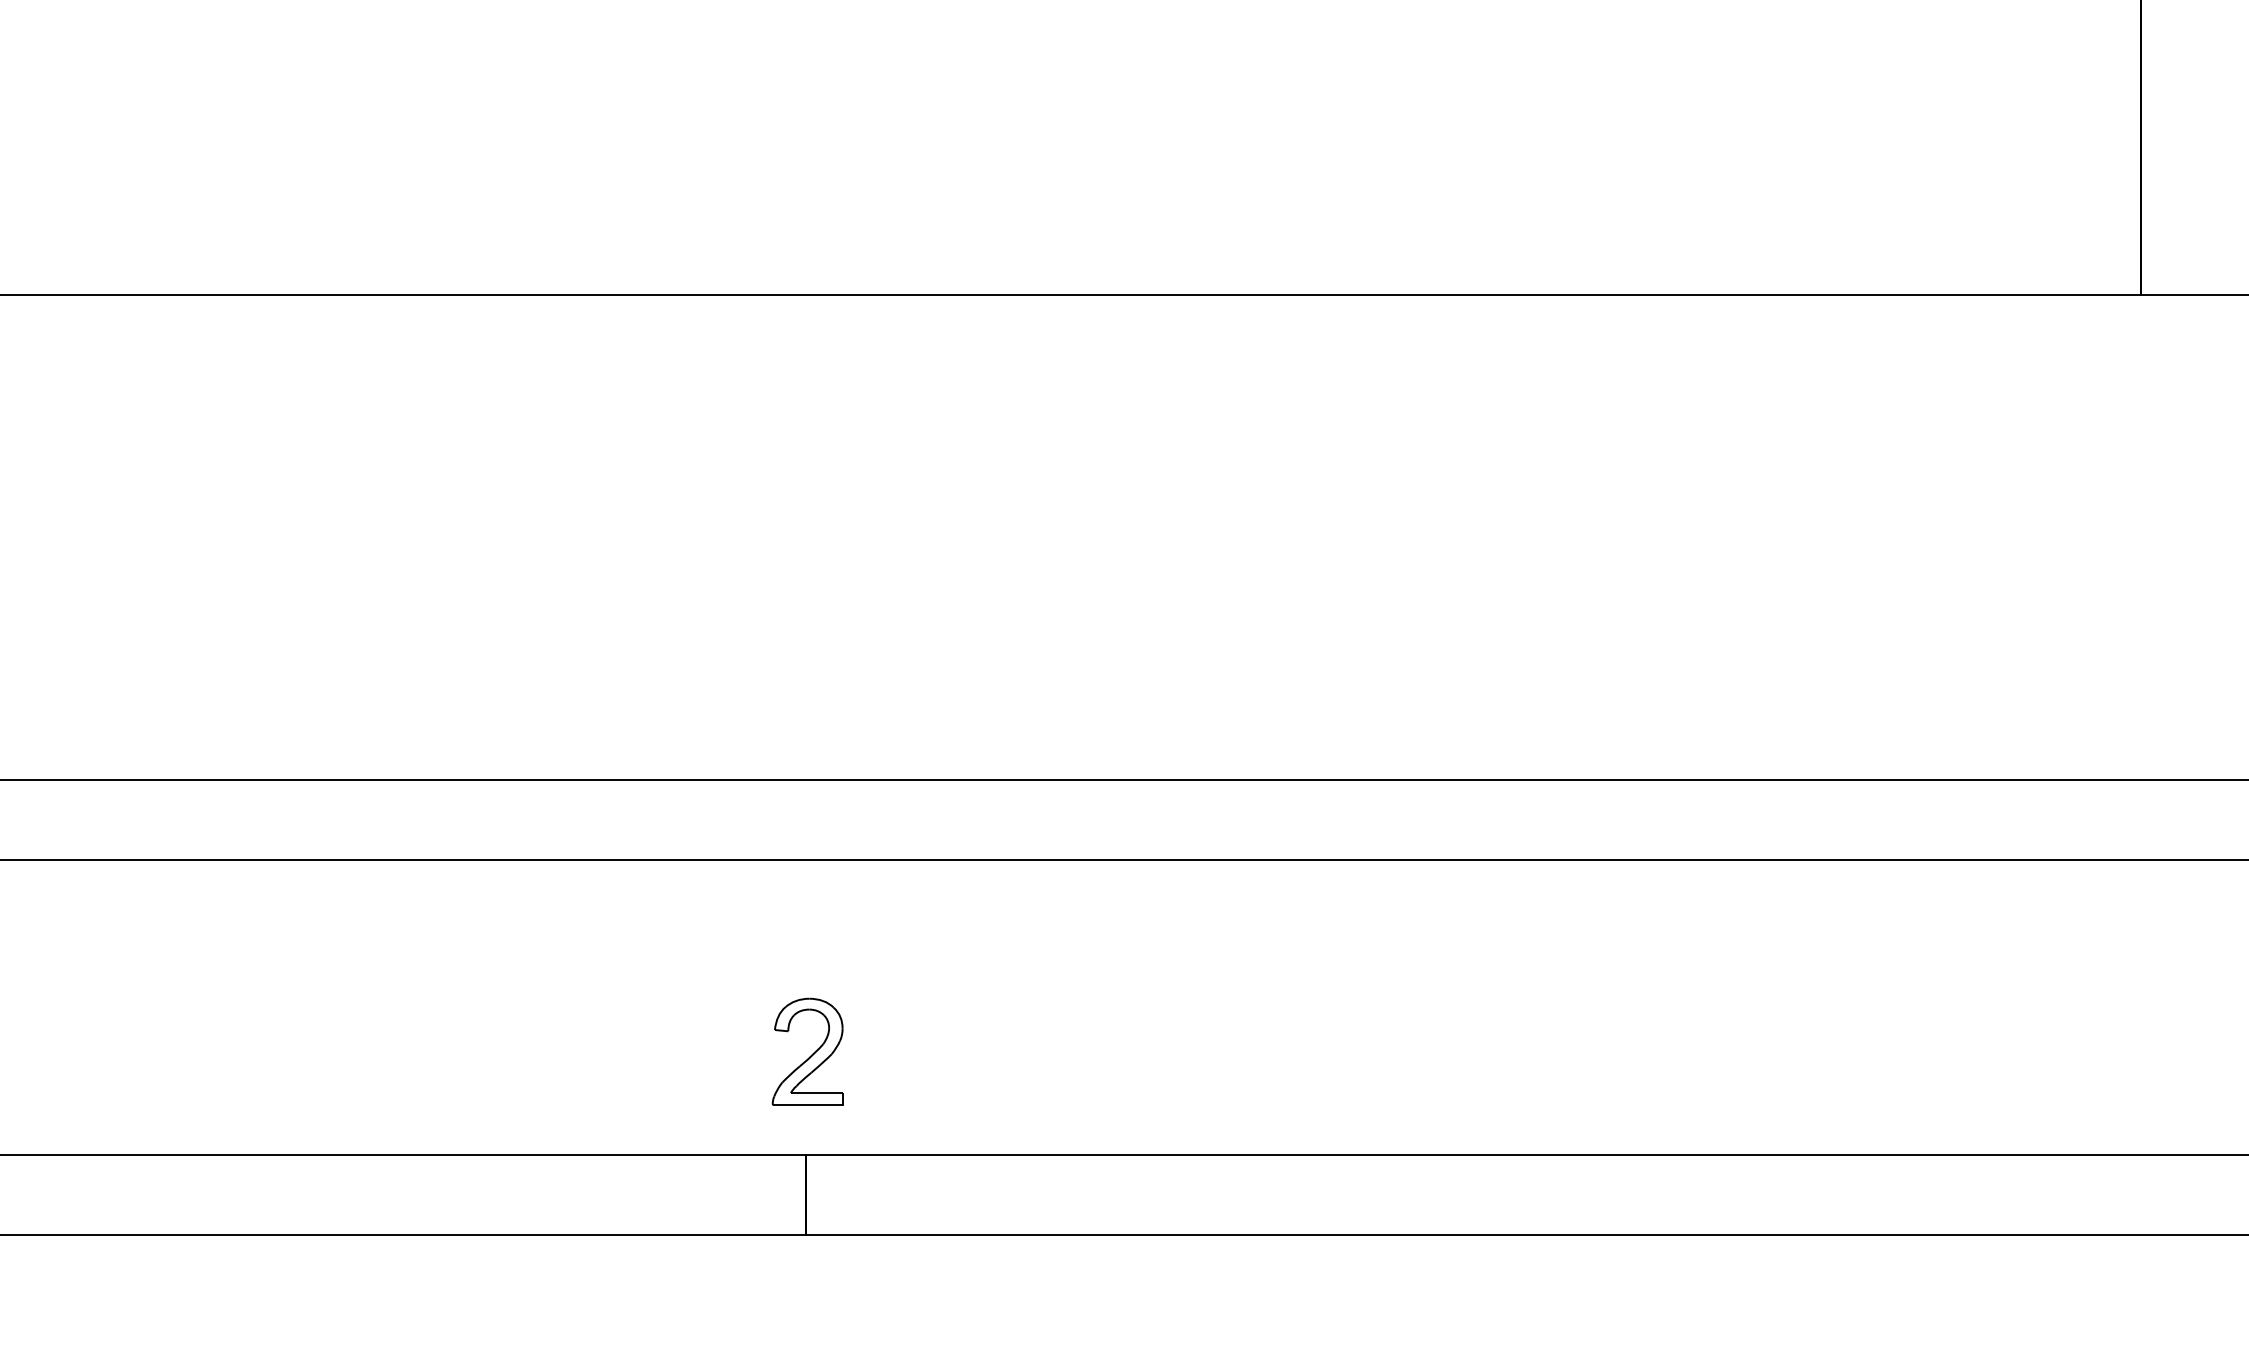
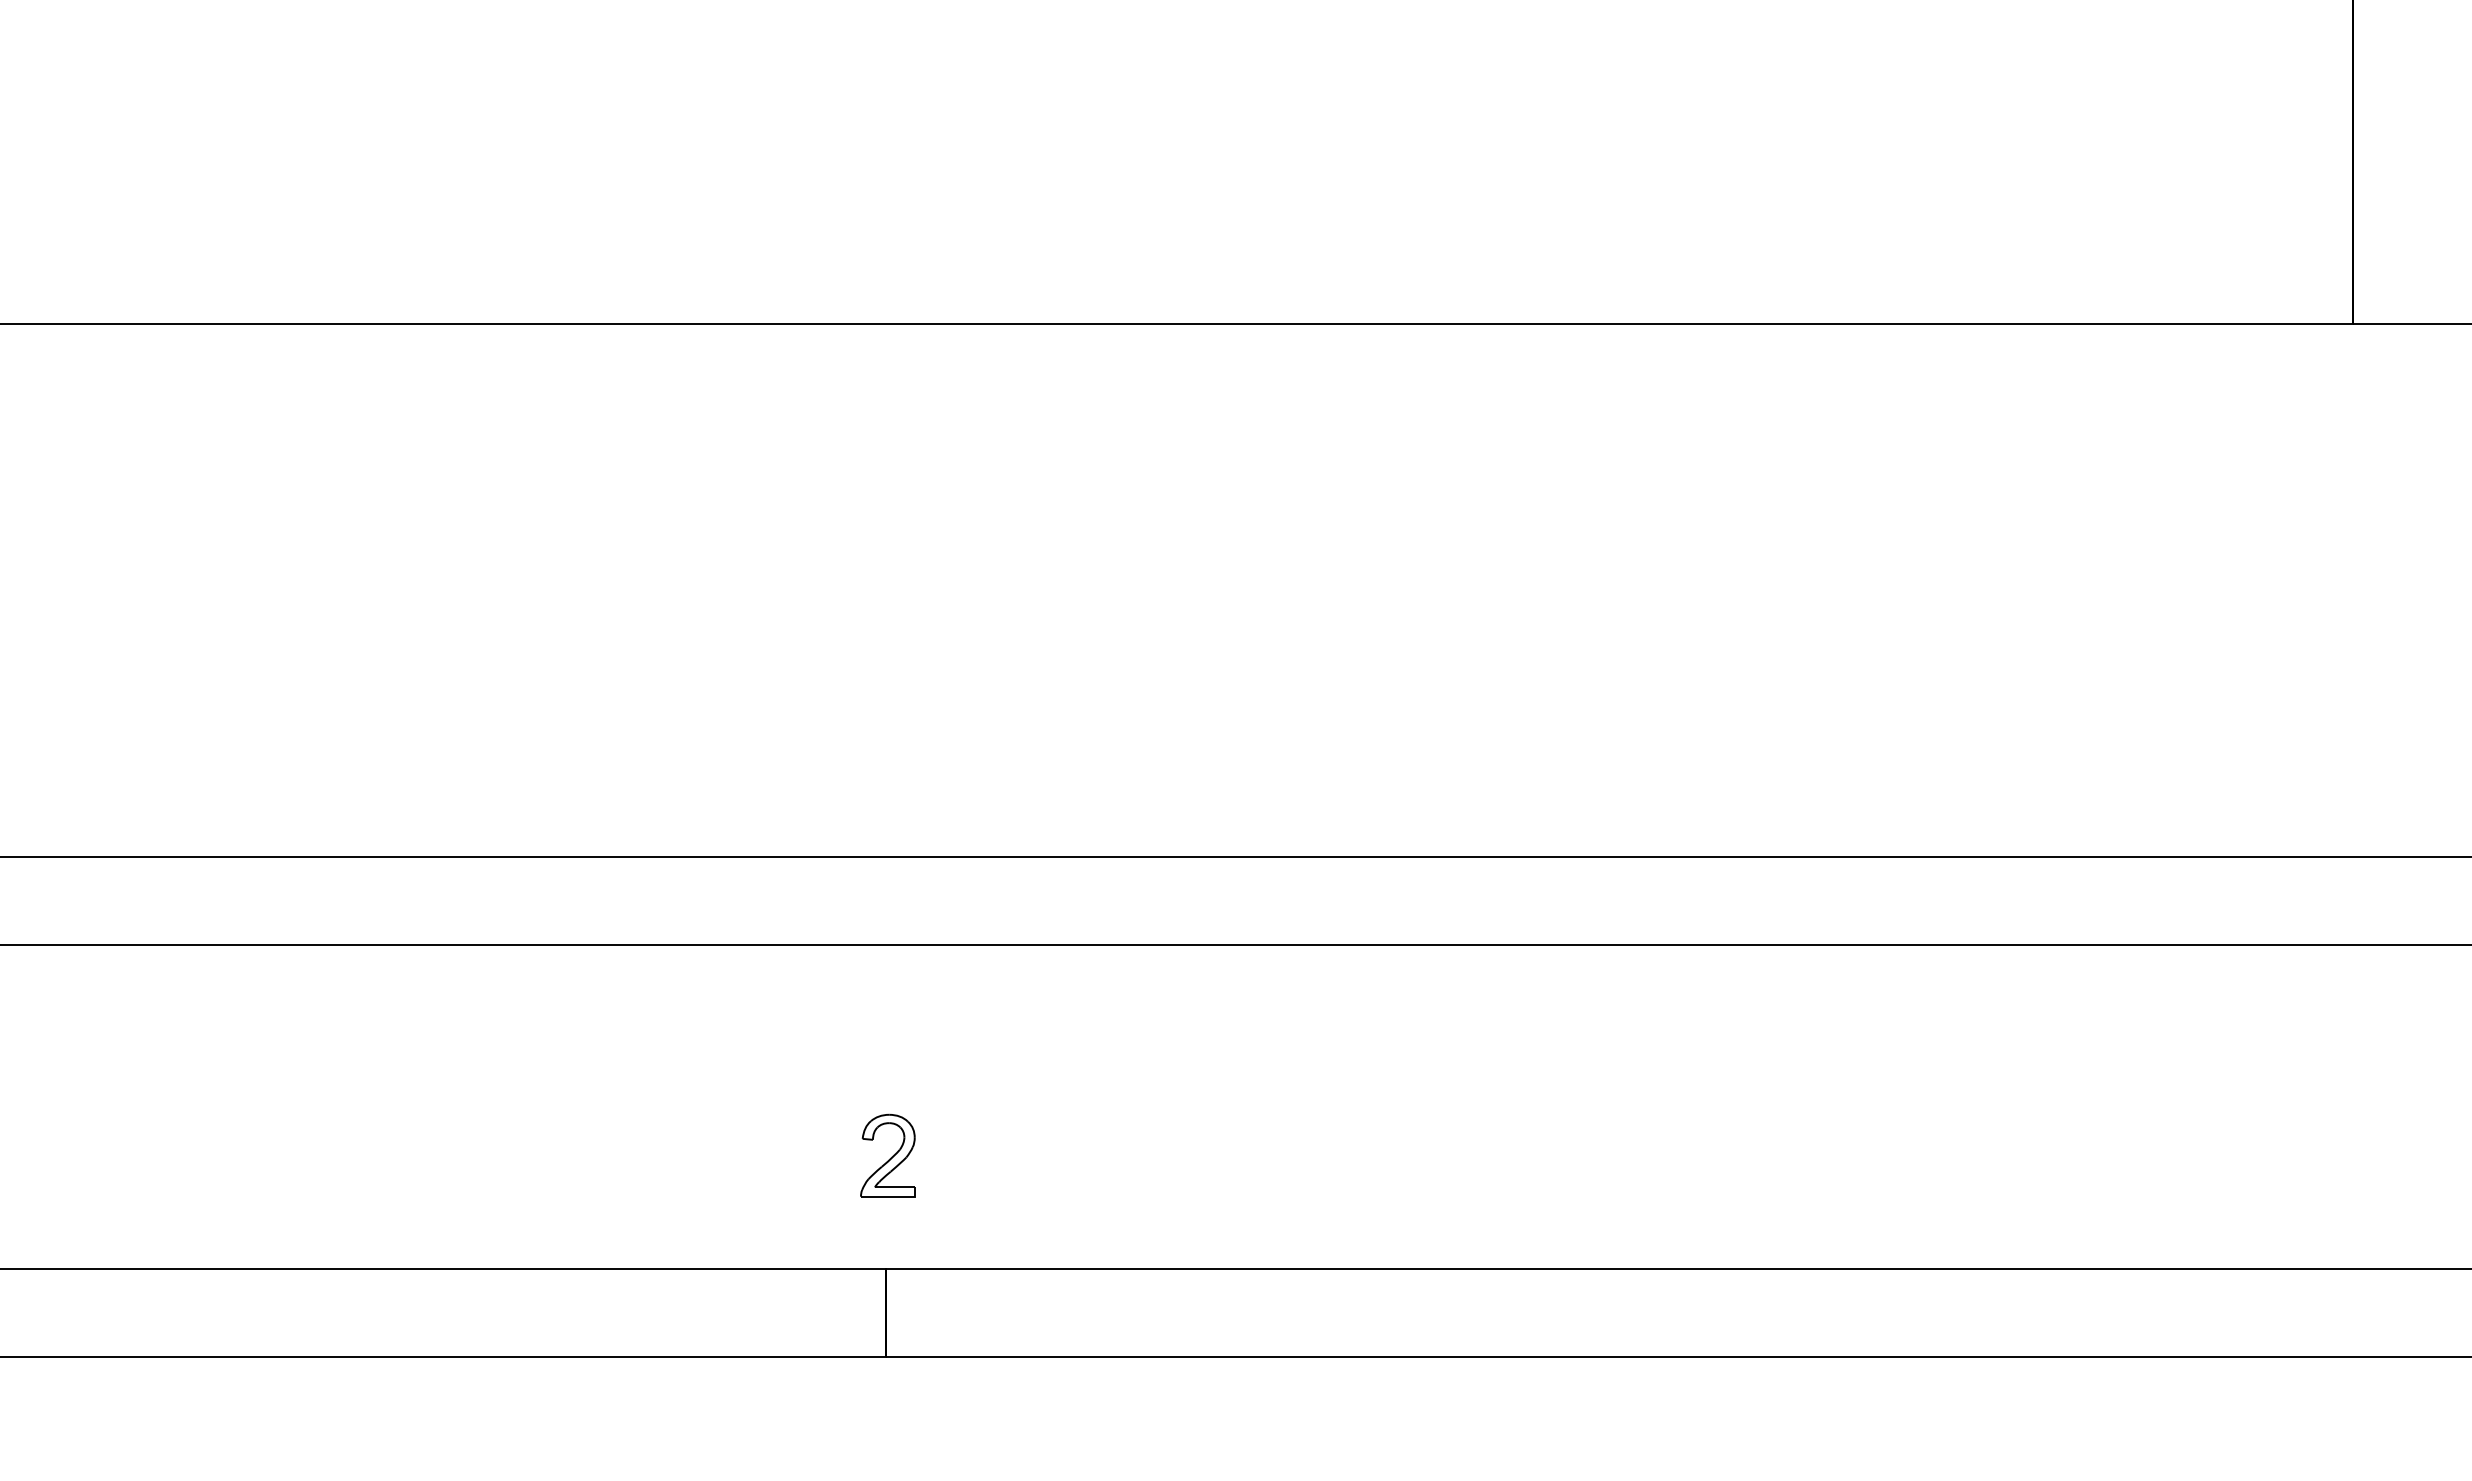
part: (807, 1051) -> (887, 1155), size x0.7

